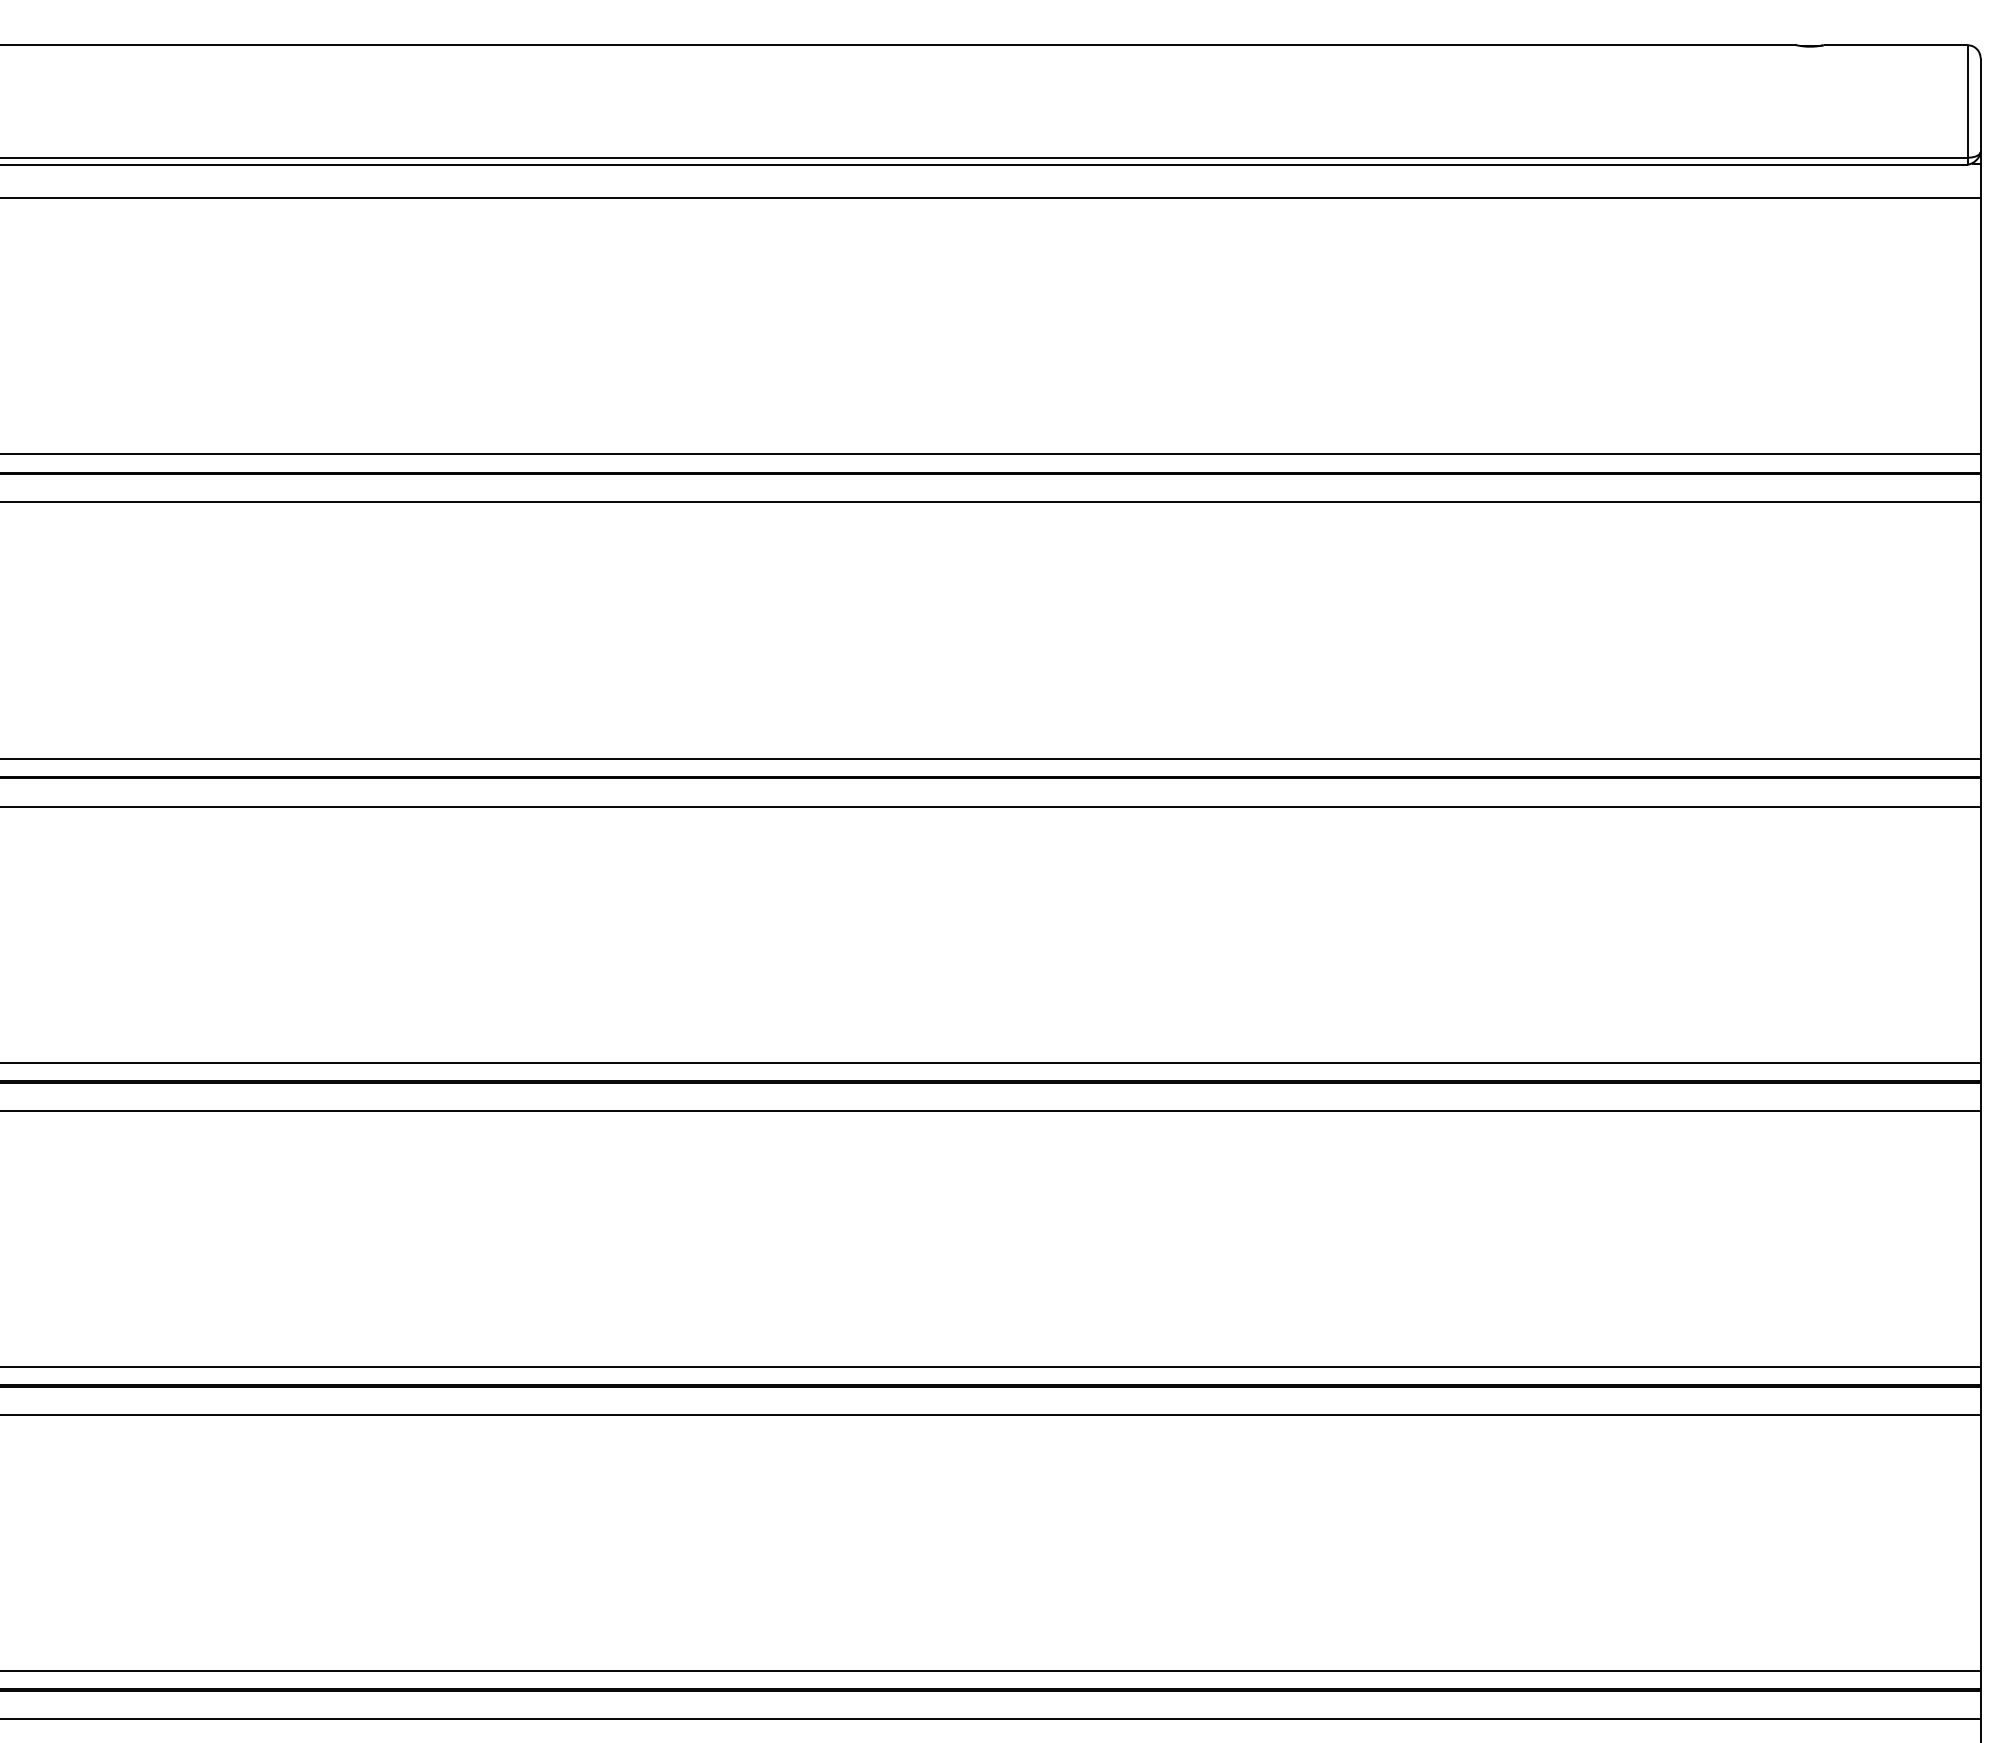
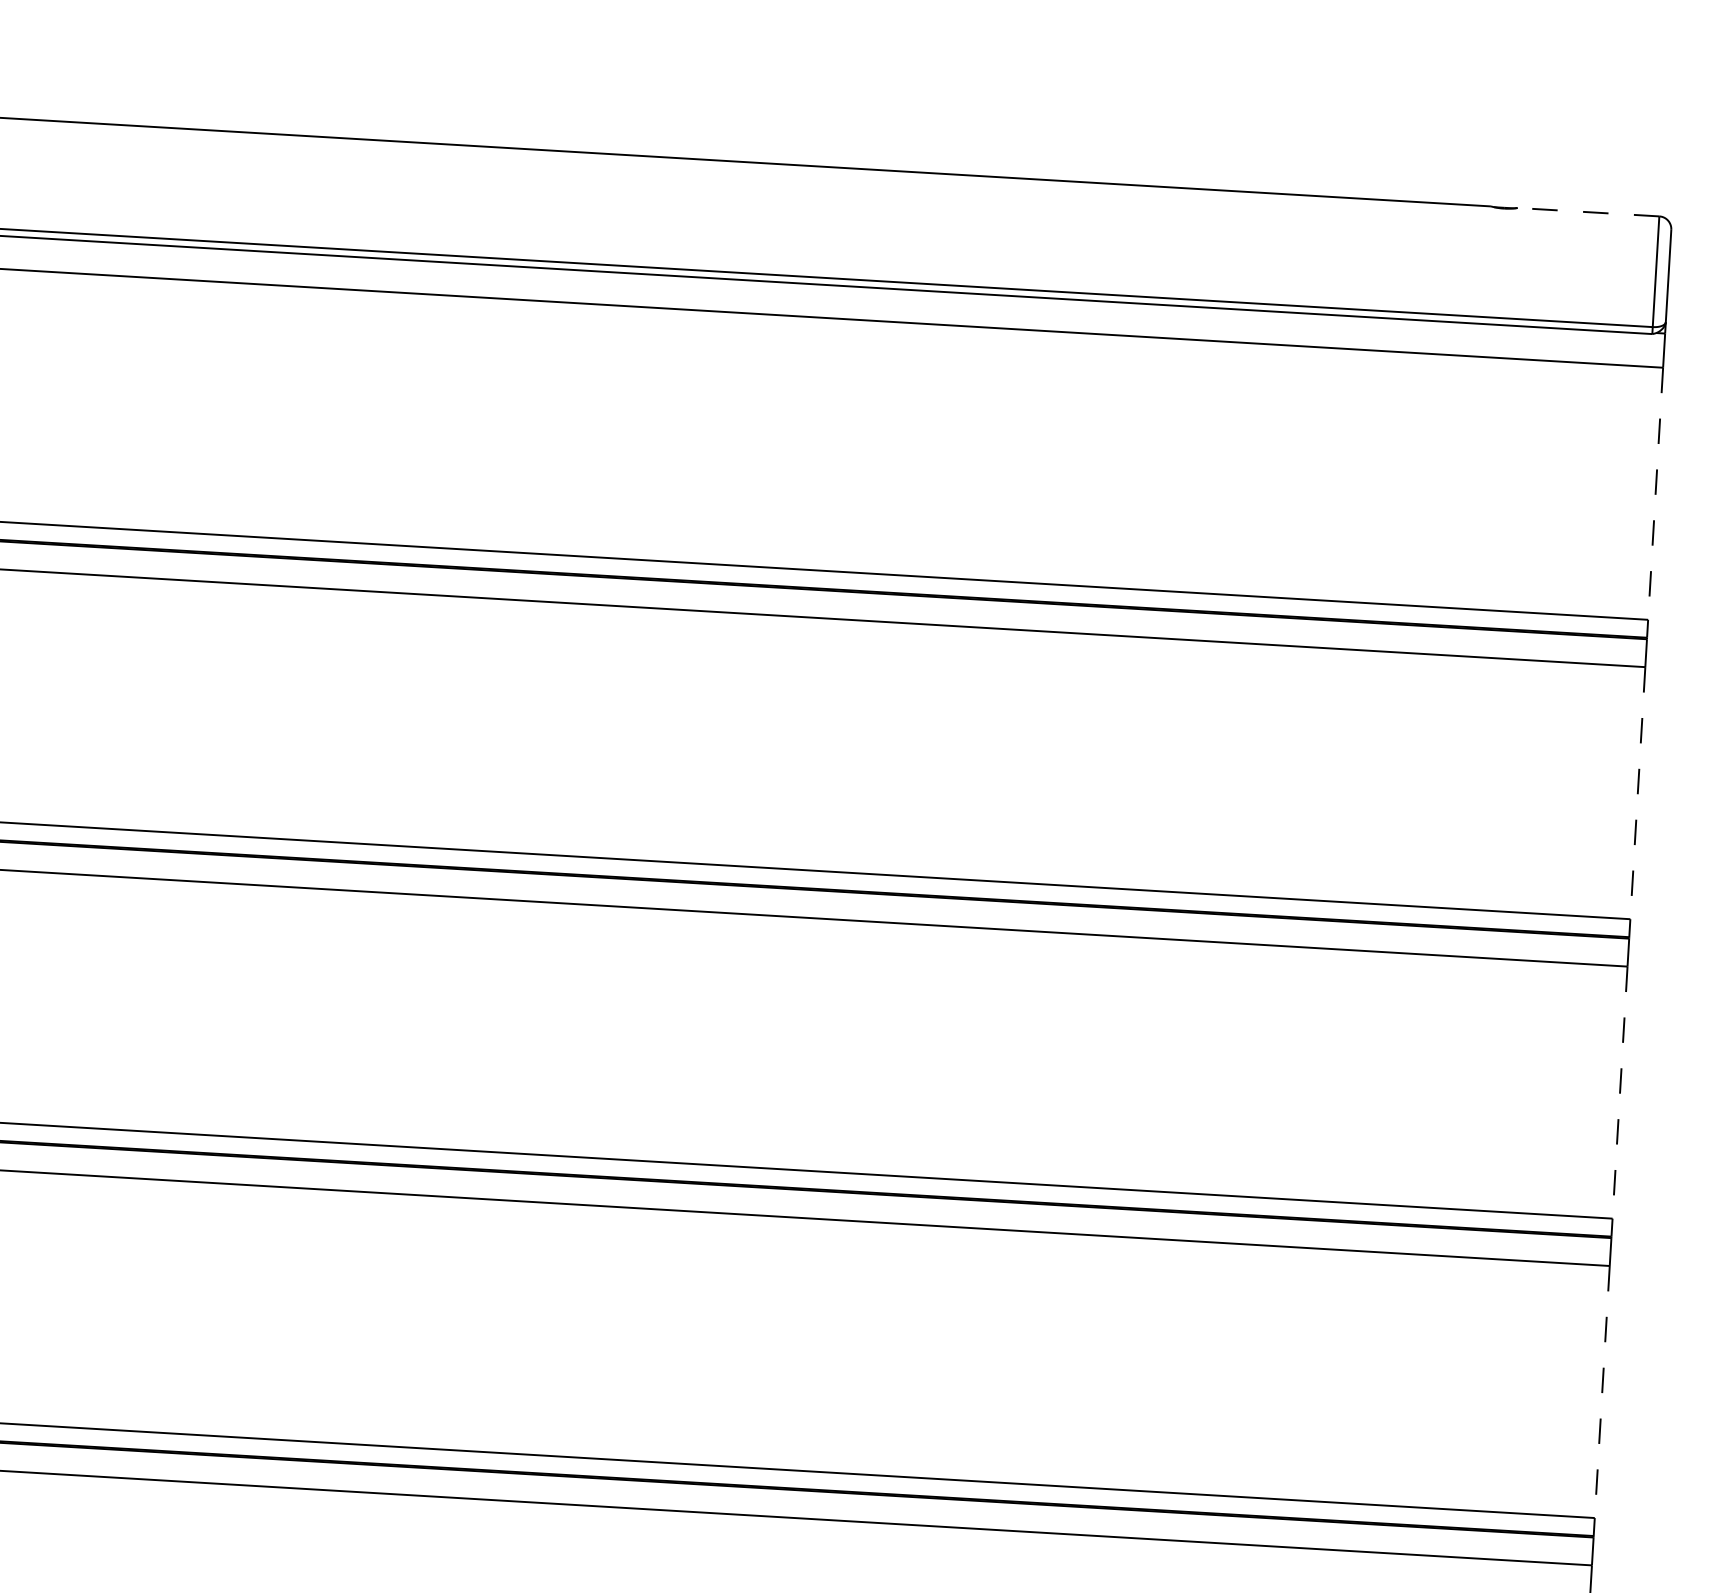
line: (1895, 45) -> (1588, 212), solid -> dashed
line: (1980, 326) -> (1655, 493), solid -> dashed
line: (1980, 630) -> (1637, 793), solid -> dashed
line: (1980, 935) -> (1619, 1093), solid -> dashed
line: (1980, 1239) -> (1602, 1392), solid -> dashed

